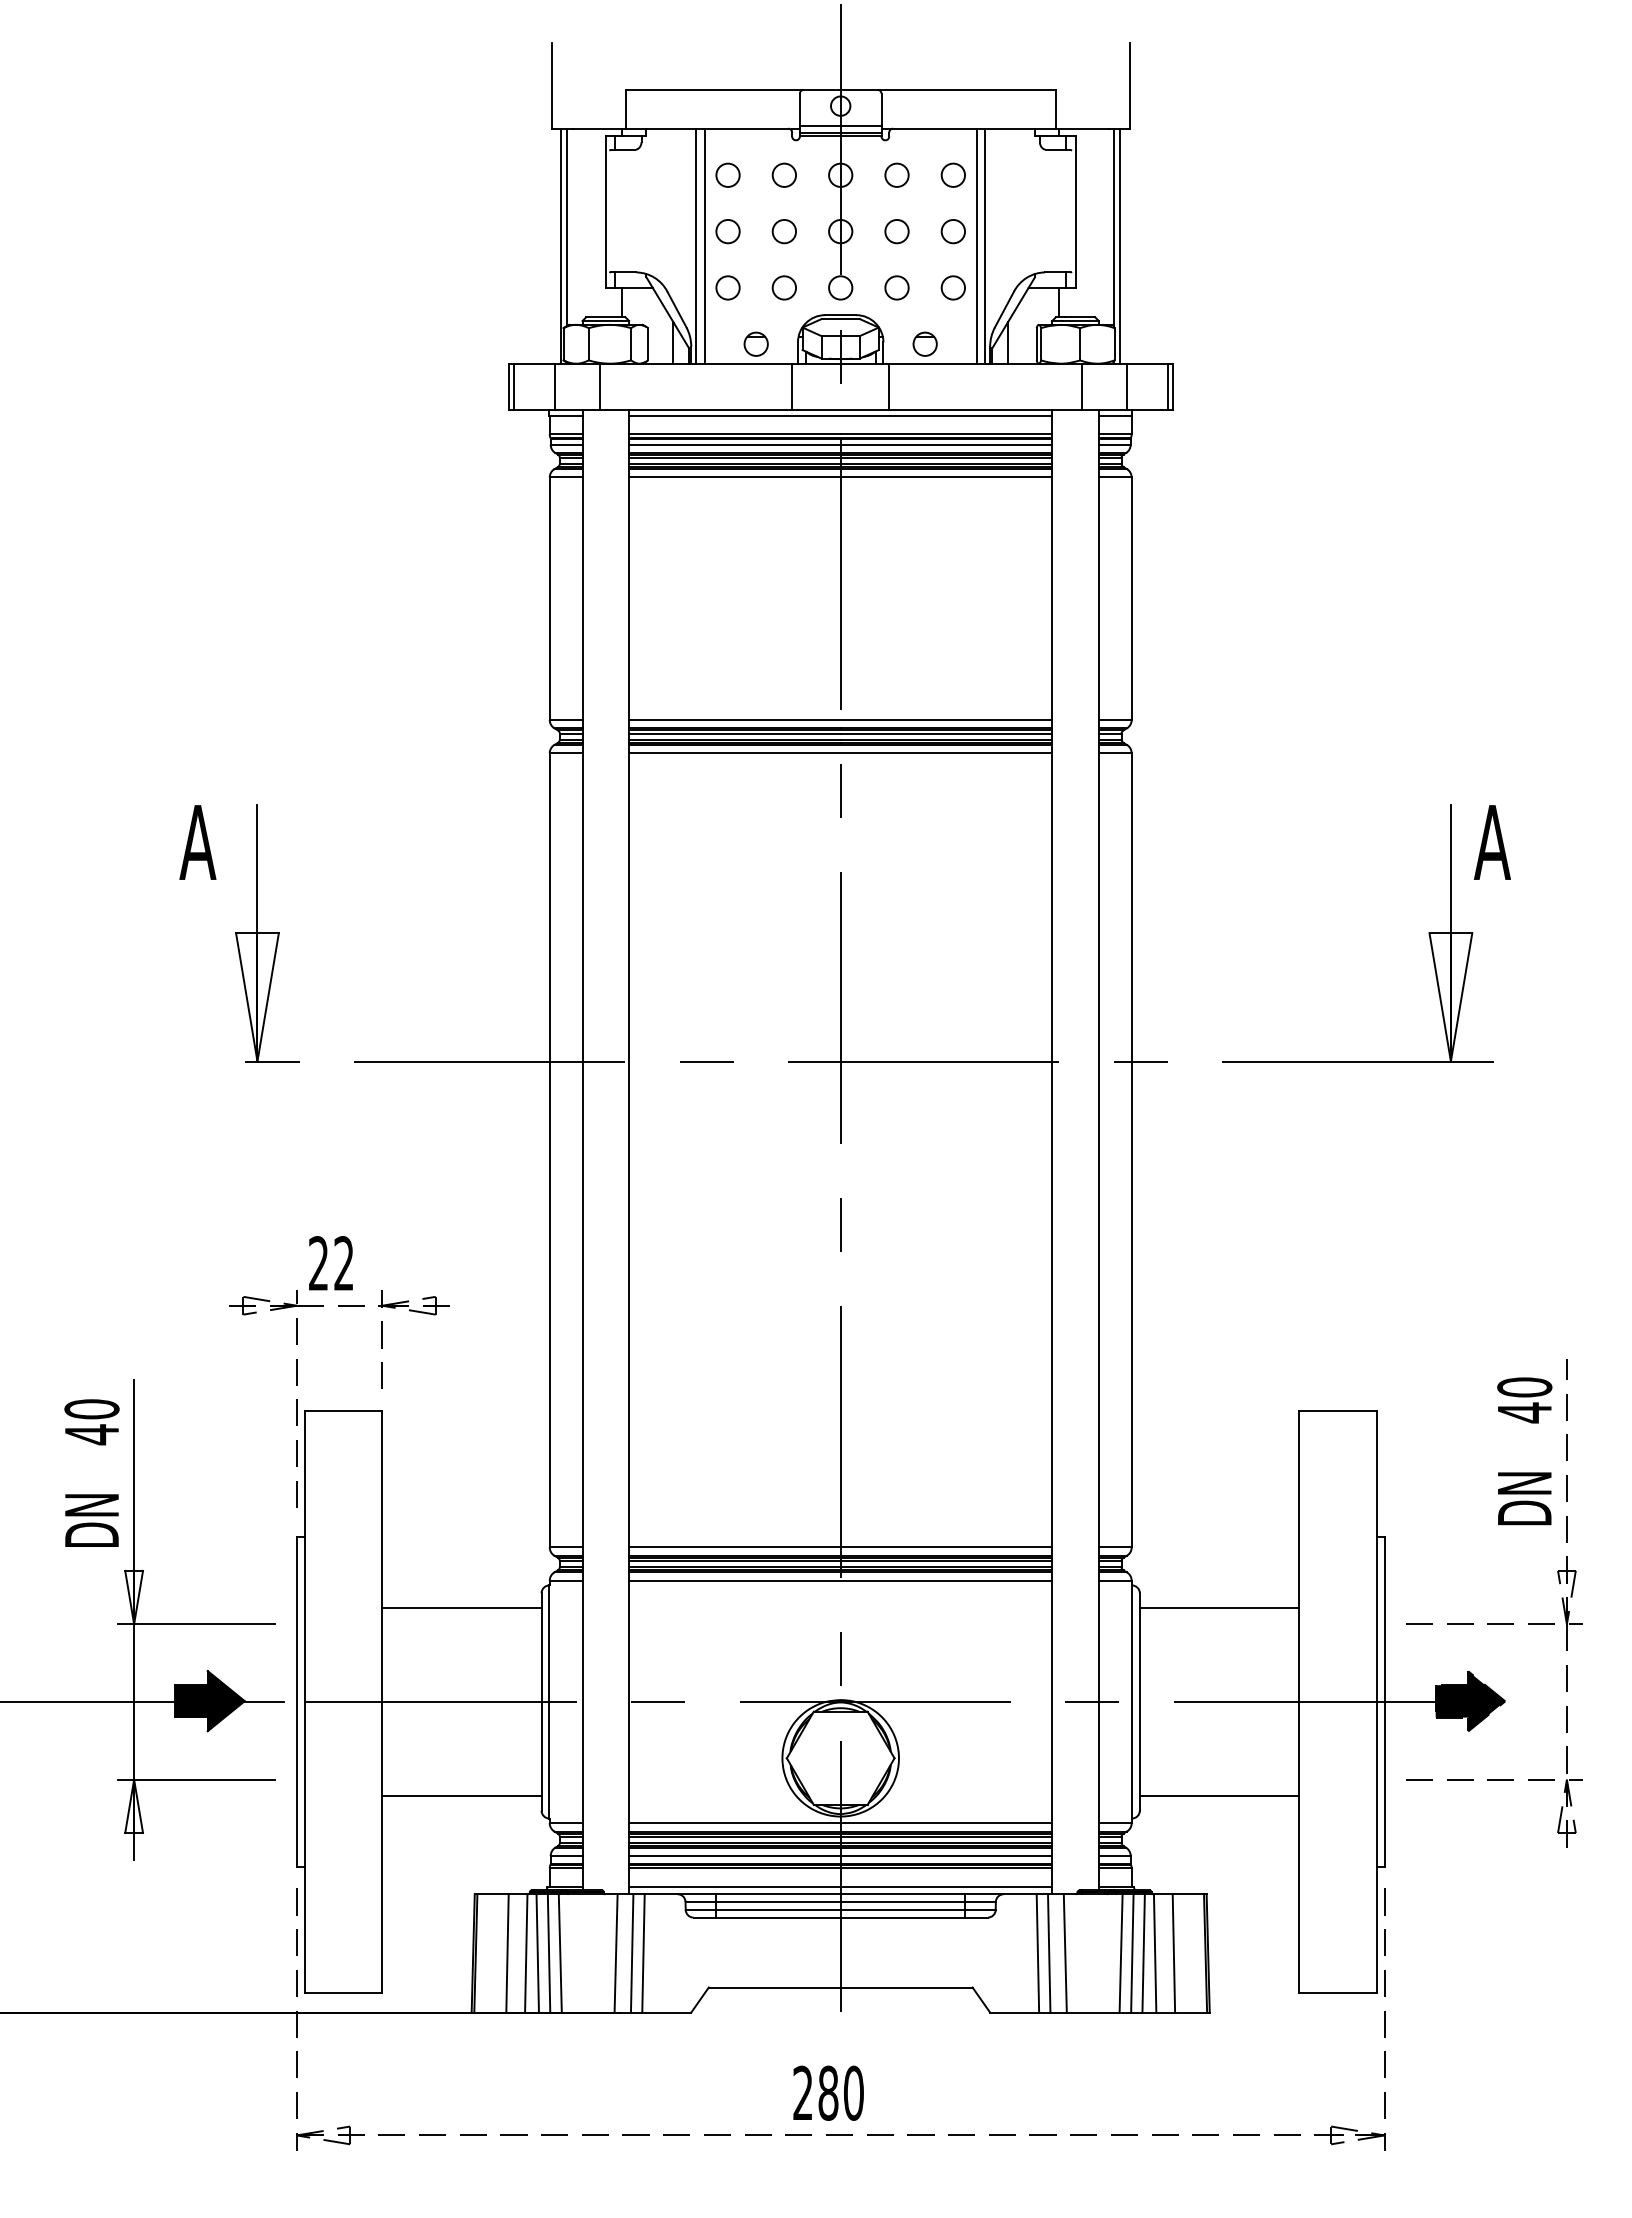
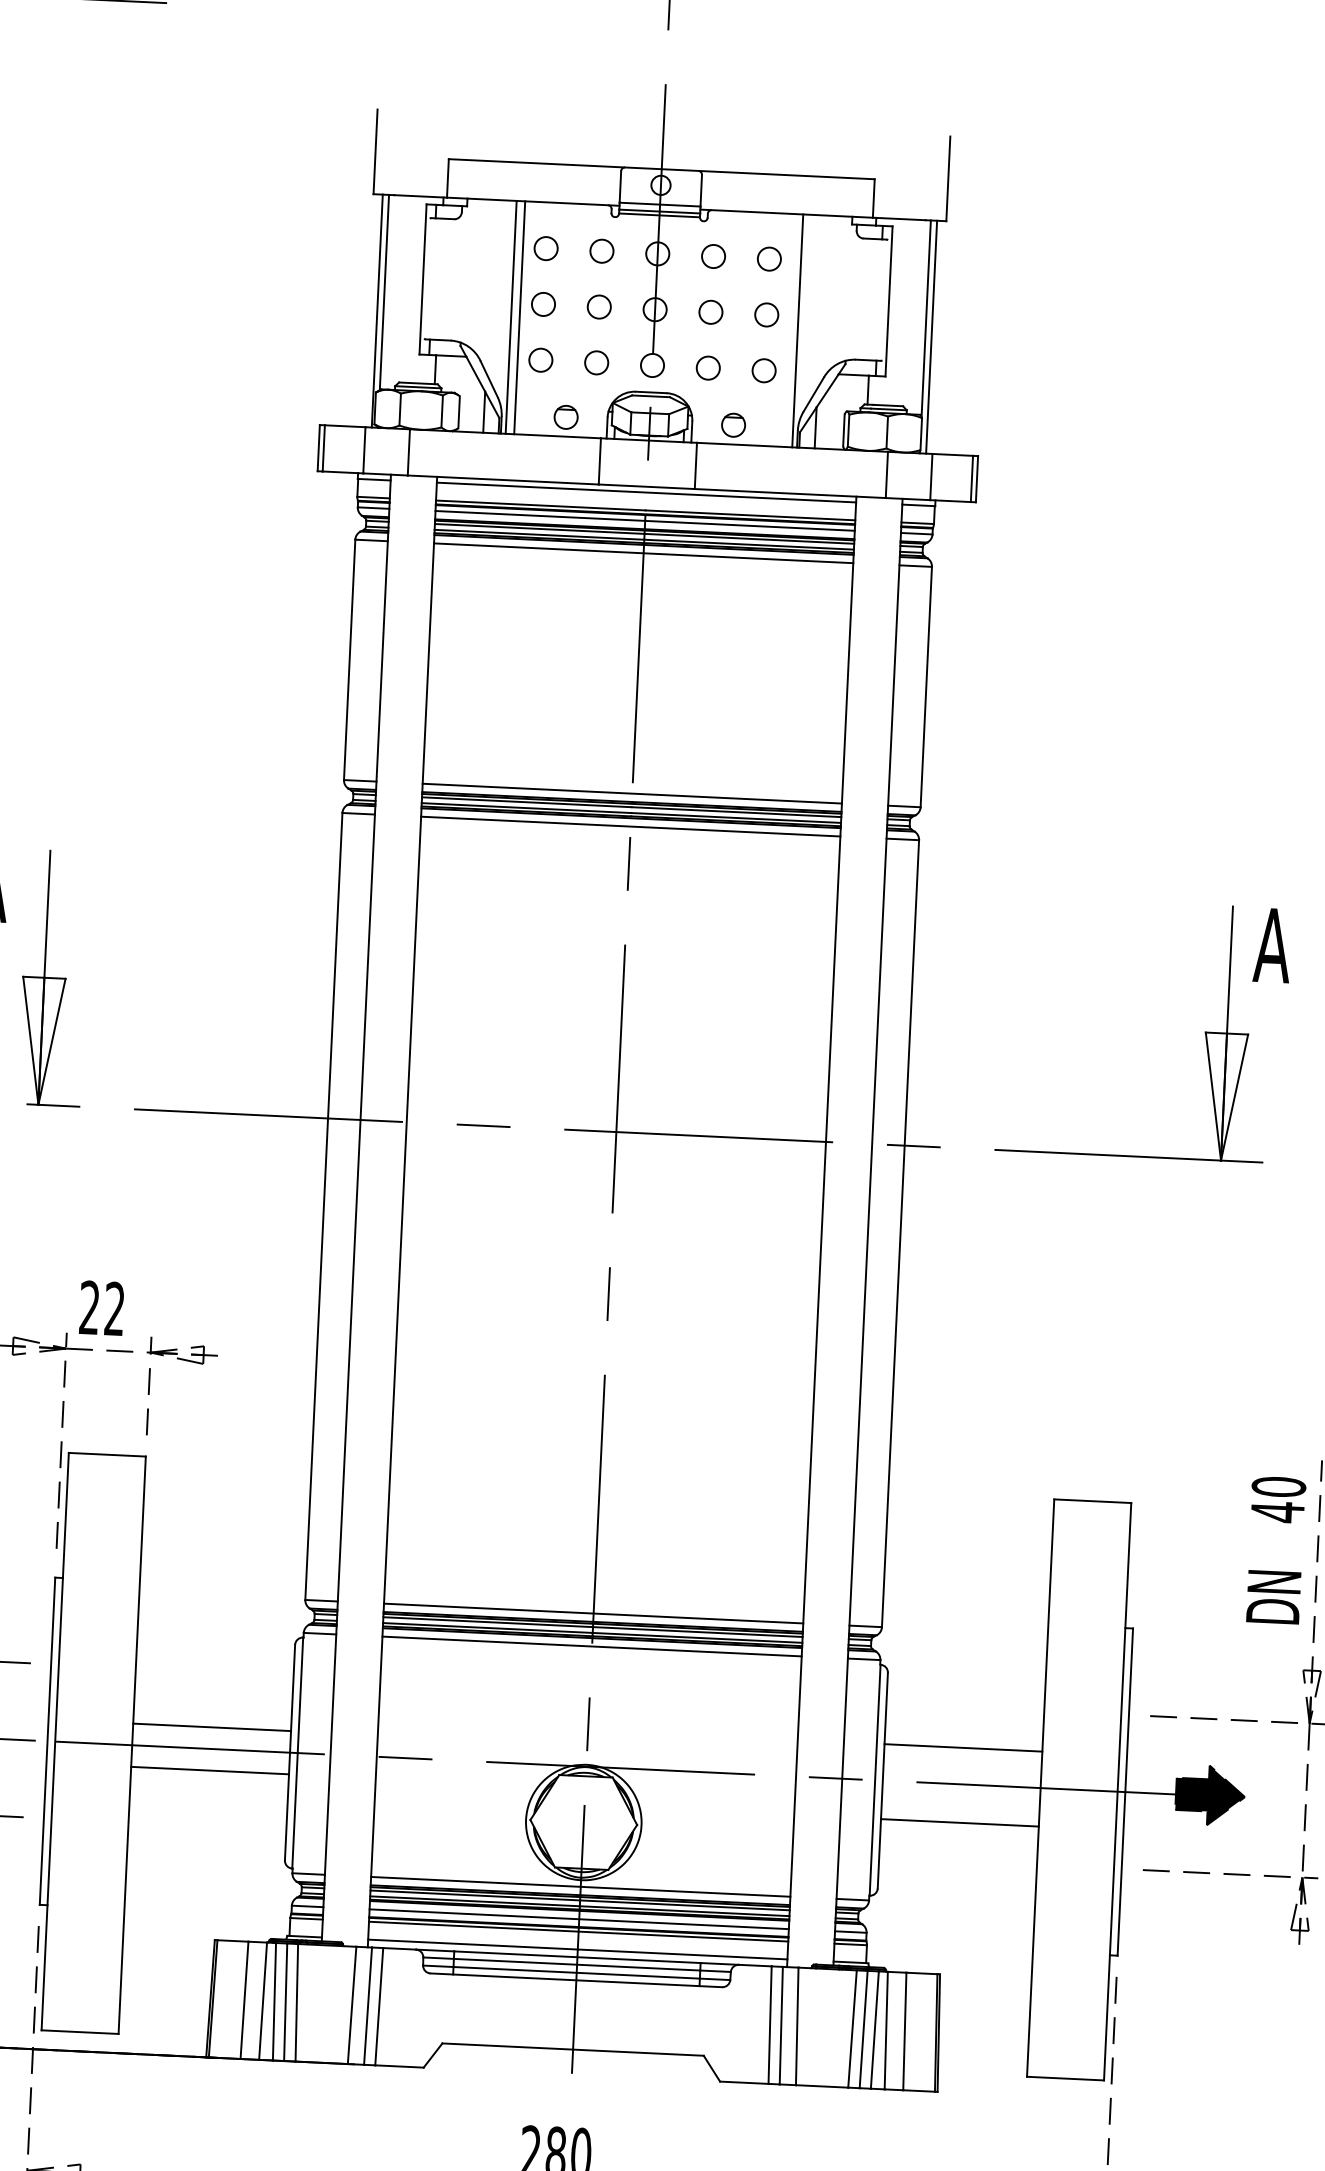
line: (976, 245) -> (789, 329), removed
line: (461, 1608) -> (211, 1727), moved
line: (1219, 1608) -> (963, 1748), moved
line: (461, 1795) -> (209, 1770), moved
line: (1219, 1795) -> (959, 1822), moved

